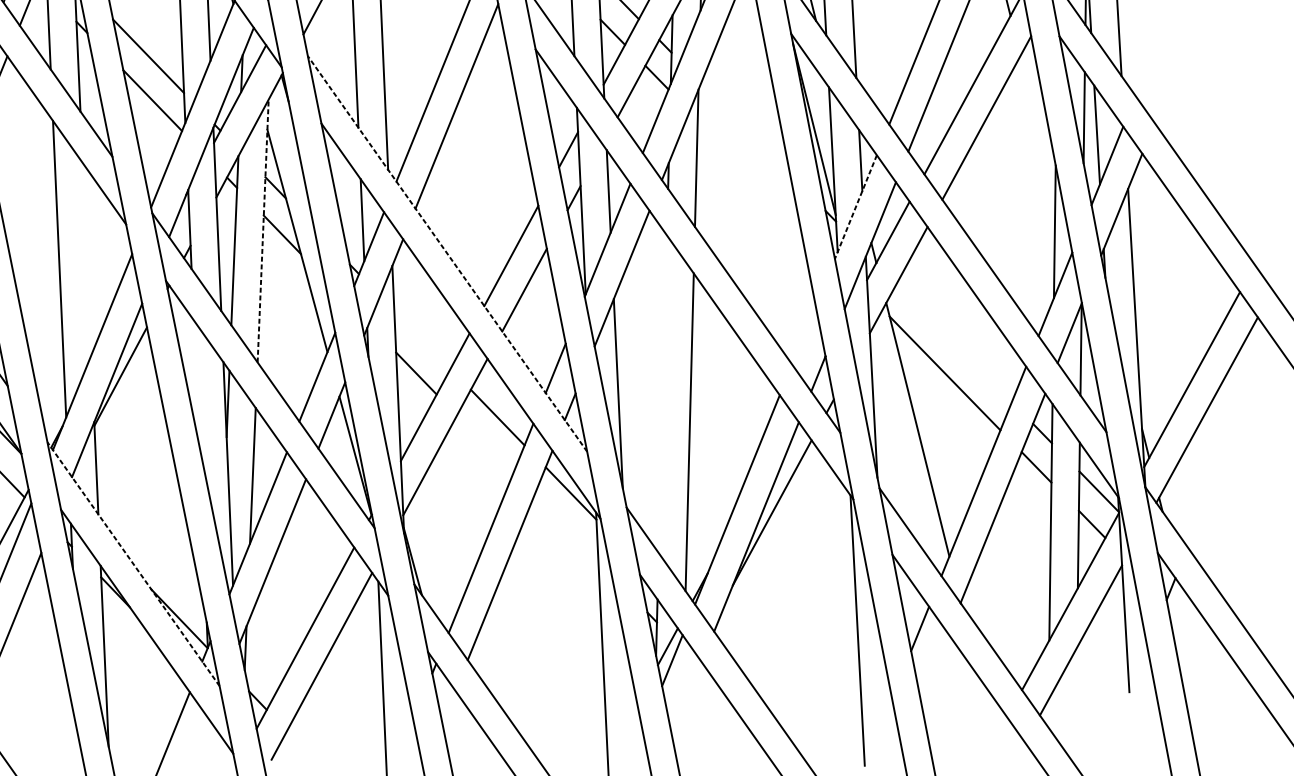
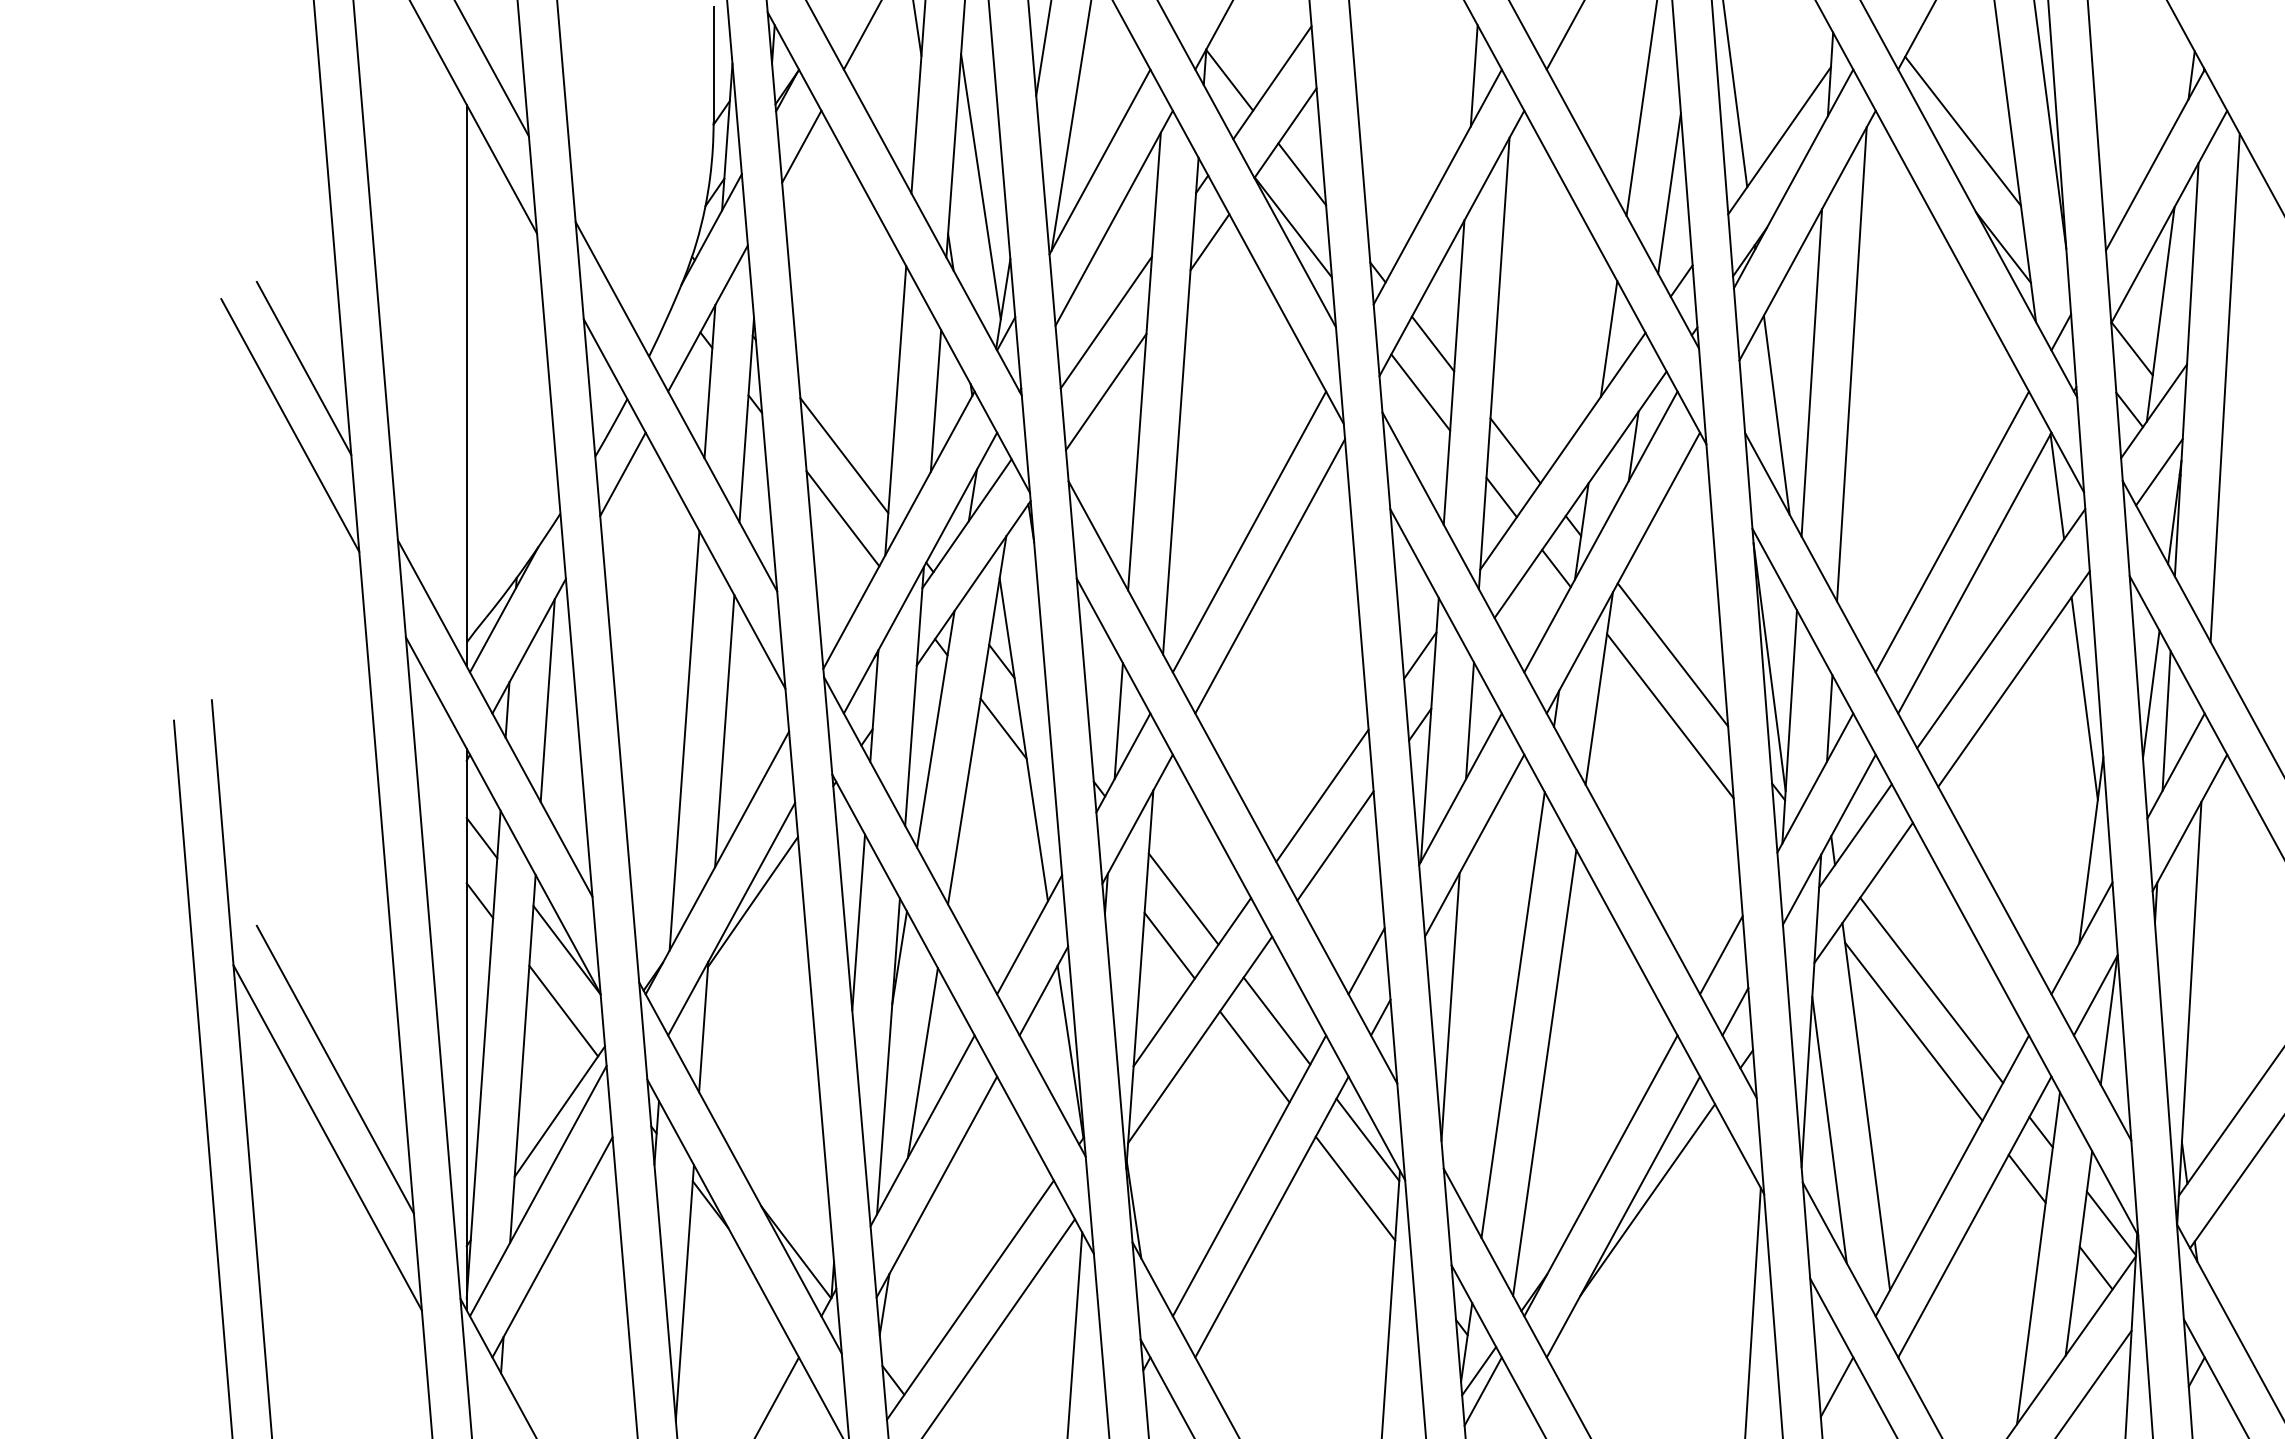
line: (1037, 125) -> (2084, 698), added
line: (745, 128) -> (1672, 654), added
line: (748, 172) -> (1670, 716), added
line: (856, 207) -> (1815, 783), dashed -> solid
line: (263, 230) -> (977, 719), dashed -> solid
line: (447, 253) -> (1232, 782), dashed -> solid
line: (86, 259) -> (724, 731), added
line: (804, 335) -> (1721, 955), added
line: (422, 339) -> (1183, 898), added
line: (954, 342) -> (1931, 989), added
line: (196, 382) -> (858, 922), added
line: (662, 393) -> (1512, 1014), added
line: (484, 444) -> (1254, 1056), added
line: (893, 448) -> (1829, 1129), added
line: (566, 528) -> (1355, 1188), added
line: (133, 563) -> (740, 1167), dashed -> solid

